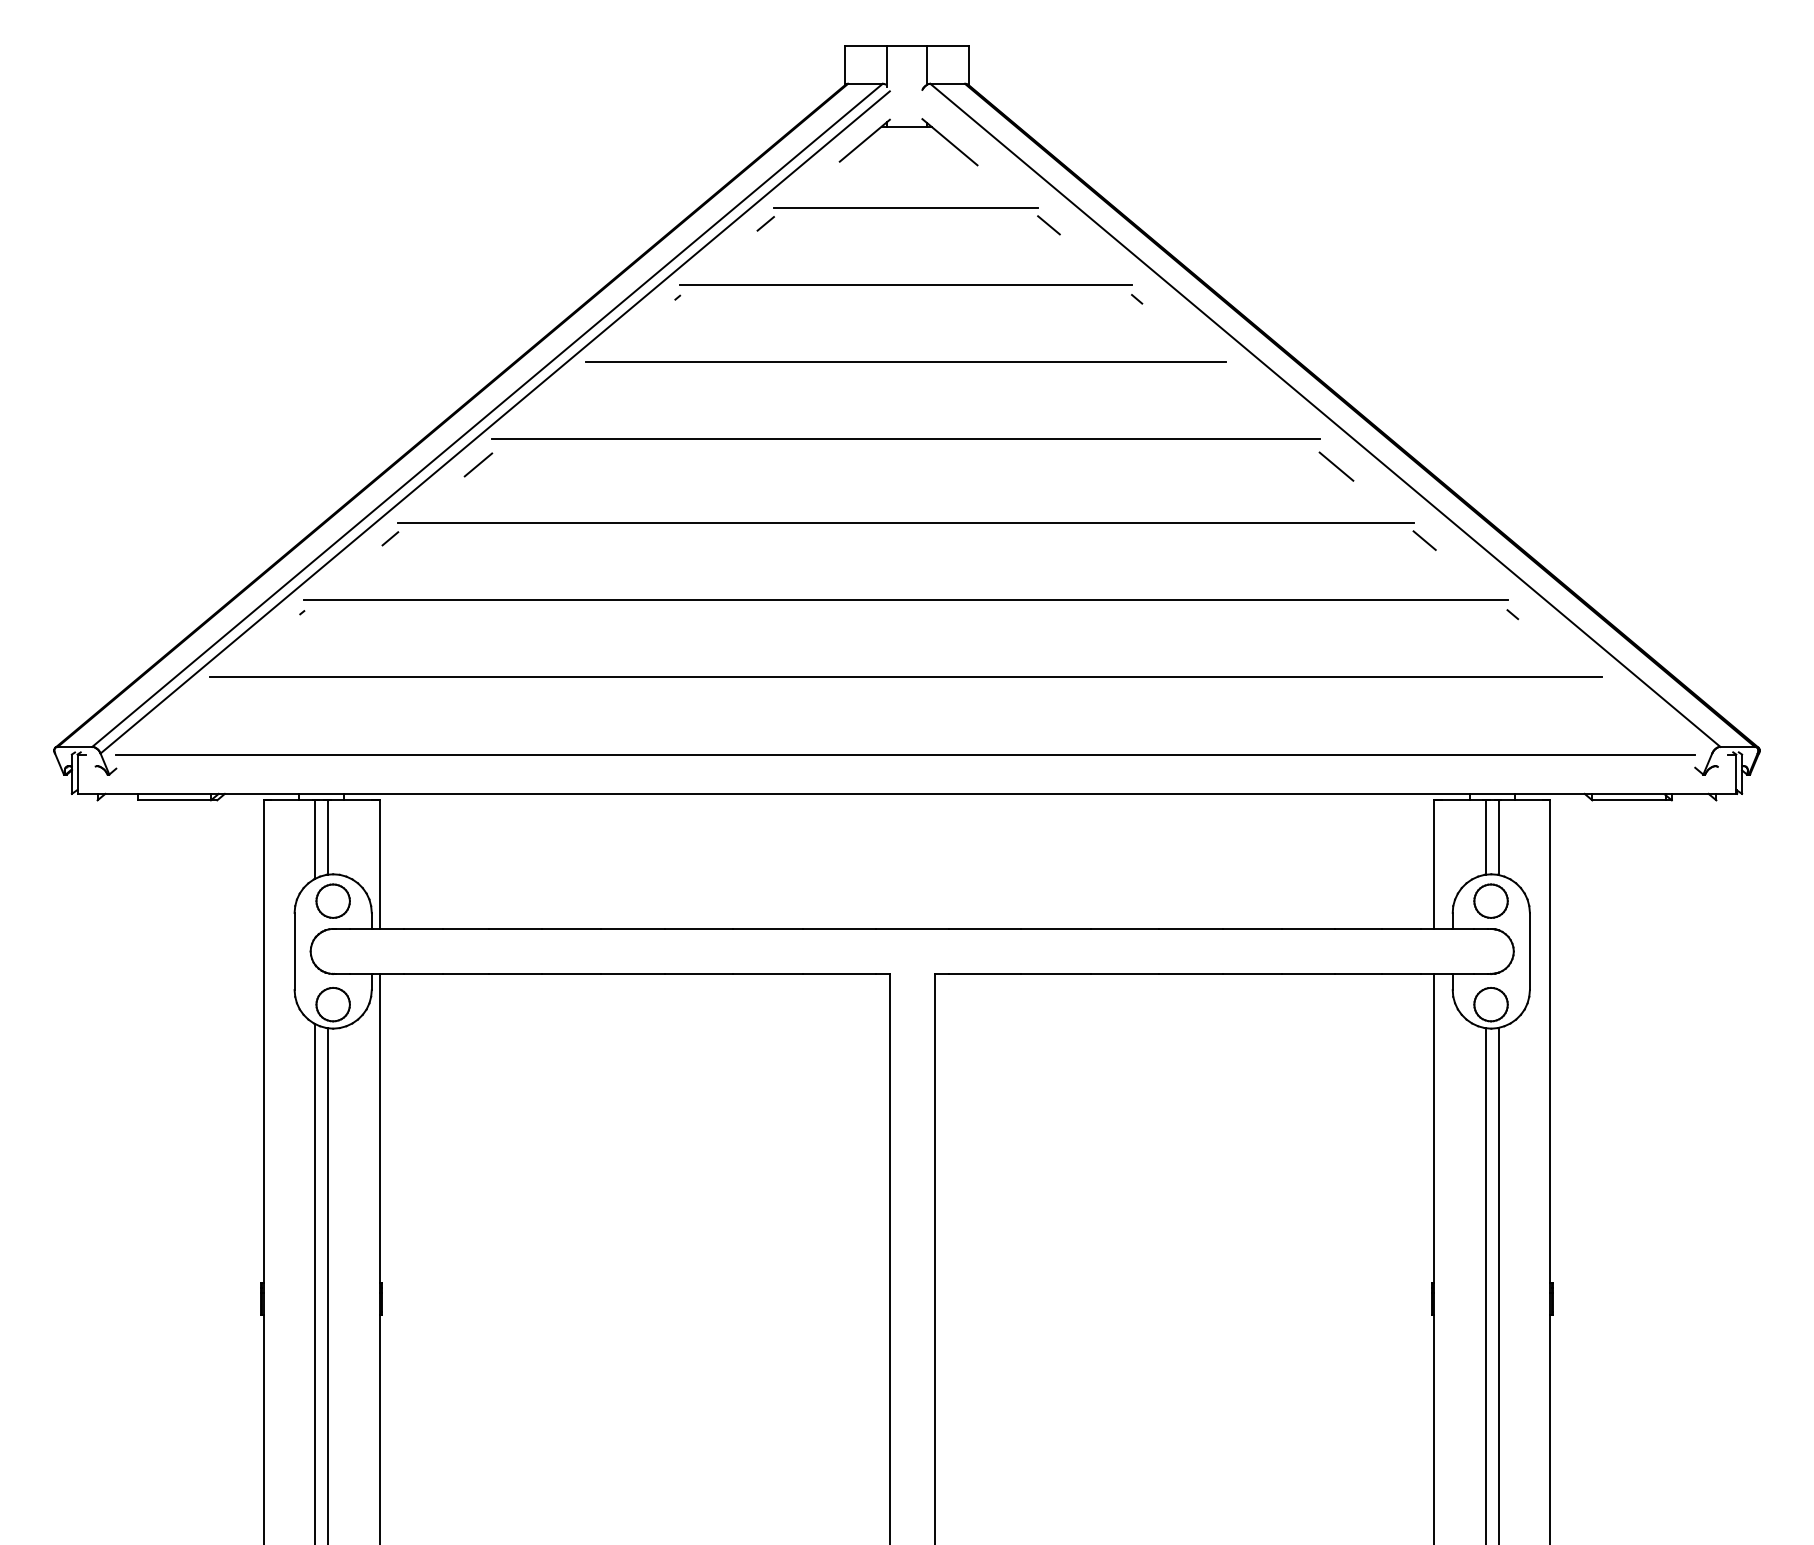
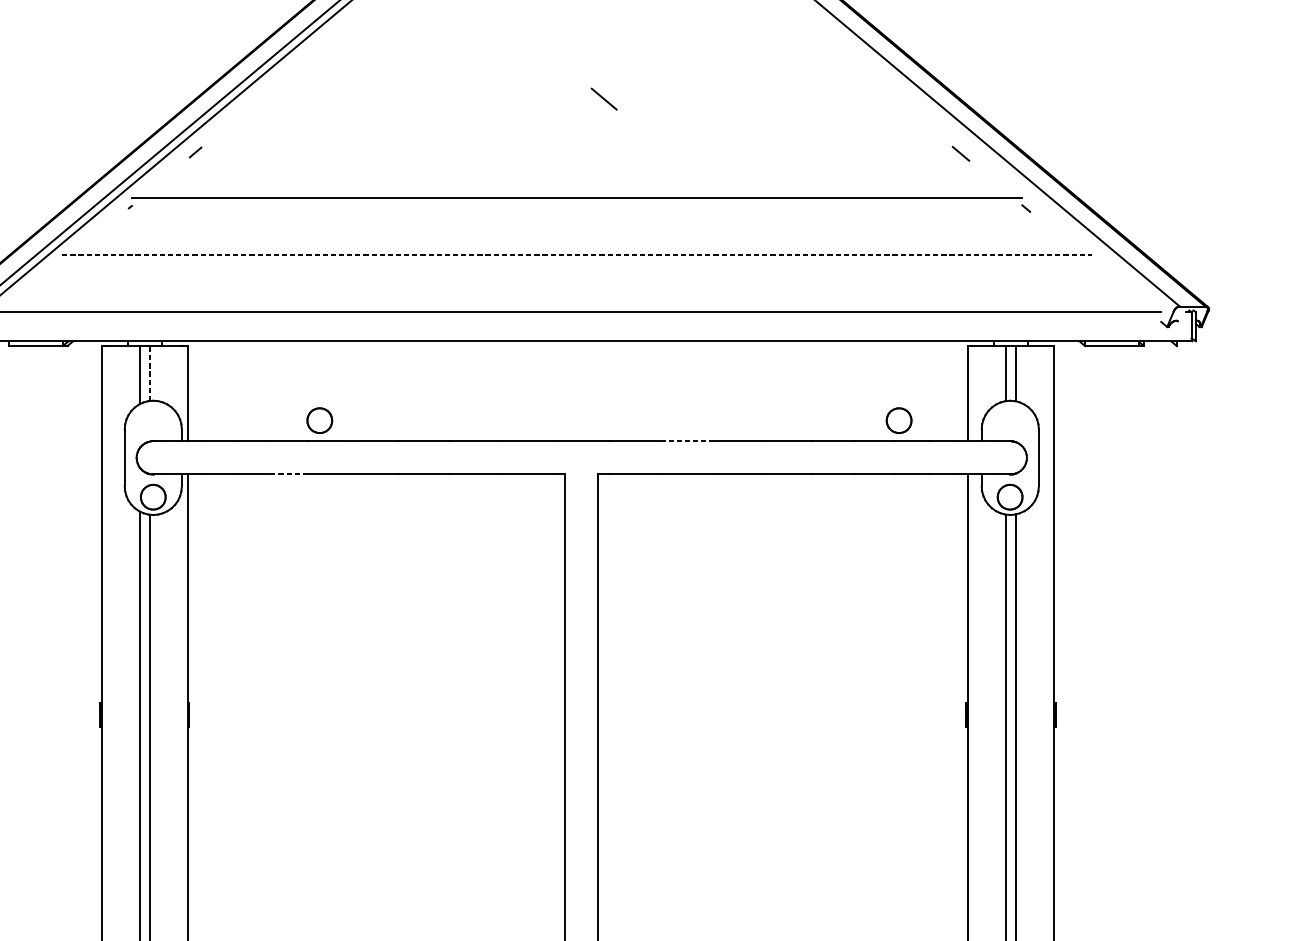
line: (905, 362) -> (576, 22), removed
line: (905, 439) -> (576, 79), removed
line: (478, 464) -> (260, 97), removed
line: (1336, 466) -> (604, 99), moved
line: (905, 522) -> (576, 140), removed
line: (905, 677) -> (576, 255), solid -> dashed
line: (328, 837) -> (149, 373), solid -> dashed
part: (332, 900) -> (319, 420), moved
part: (1490, 900) -> (898, 420), moved
line: (1055, 929) -> (687, 441), solid -> dashed
line: (515, 973) -> (288, 474), solid -> dashed

